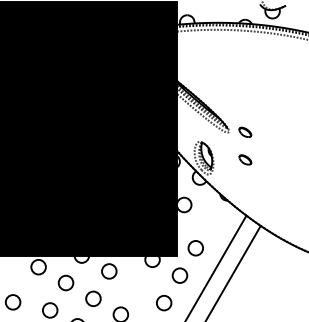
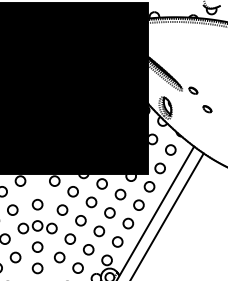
part: (245, 160) -> (207, 109), moved
circle: (211, 220) -> (170, 149), added
circle: (136, 287) -> (120, 194), added

